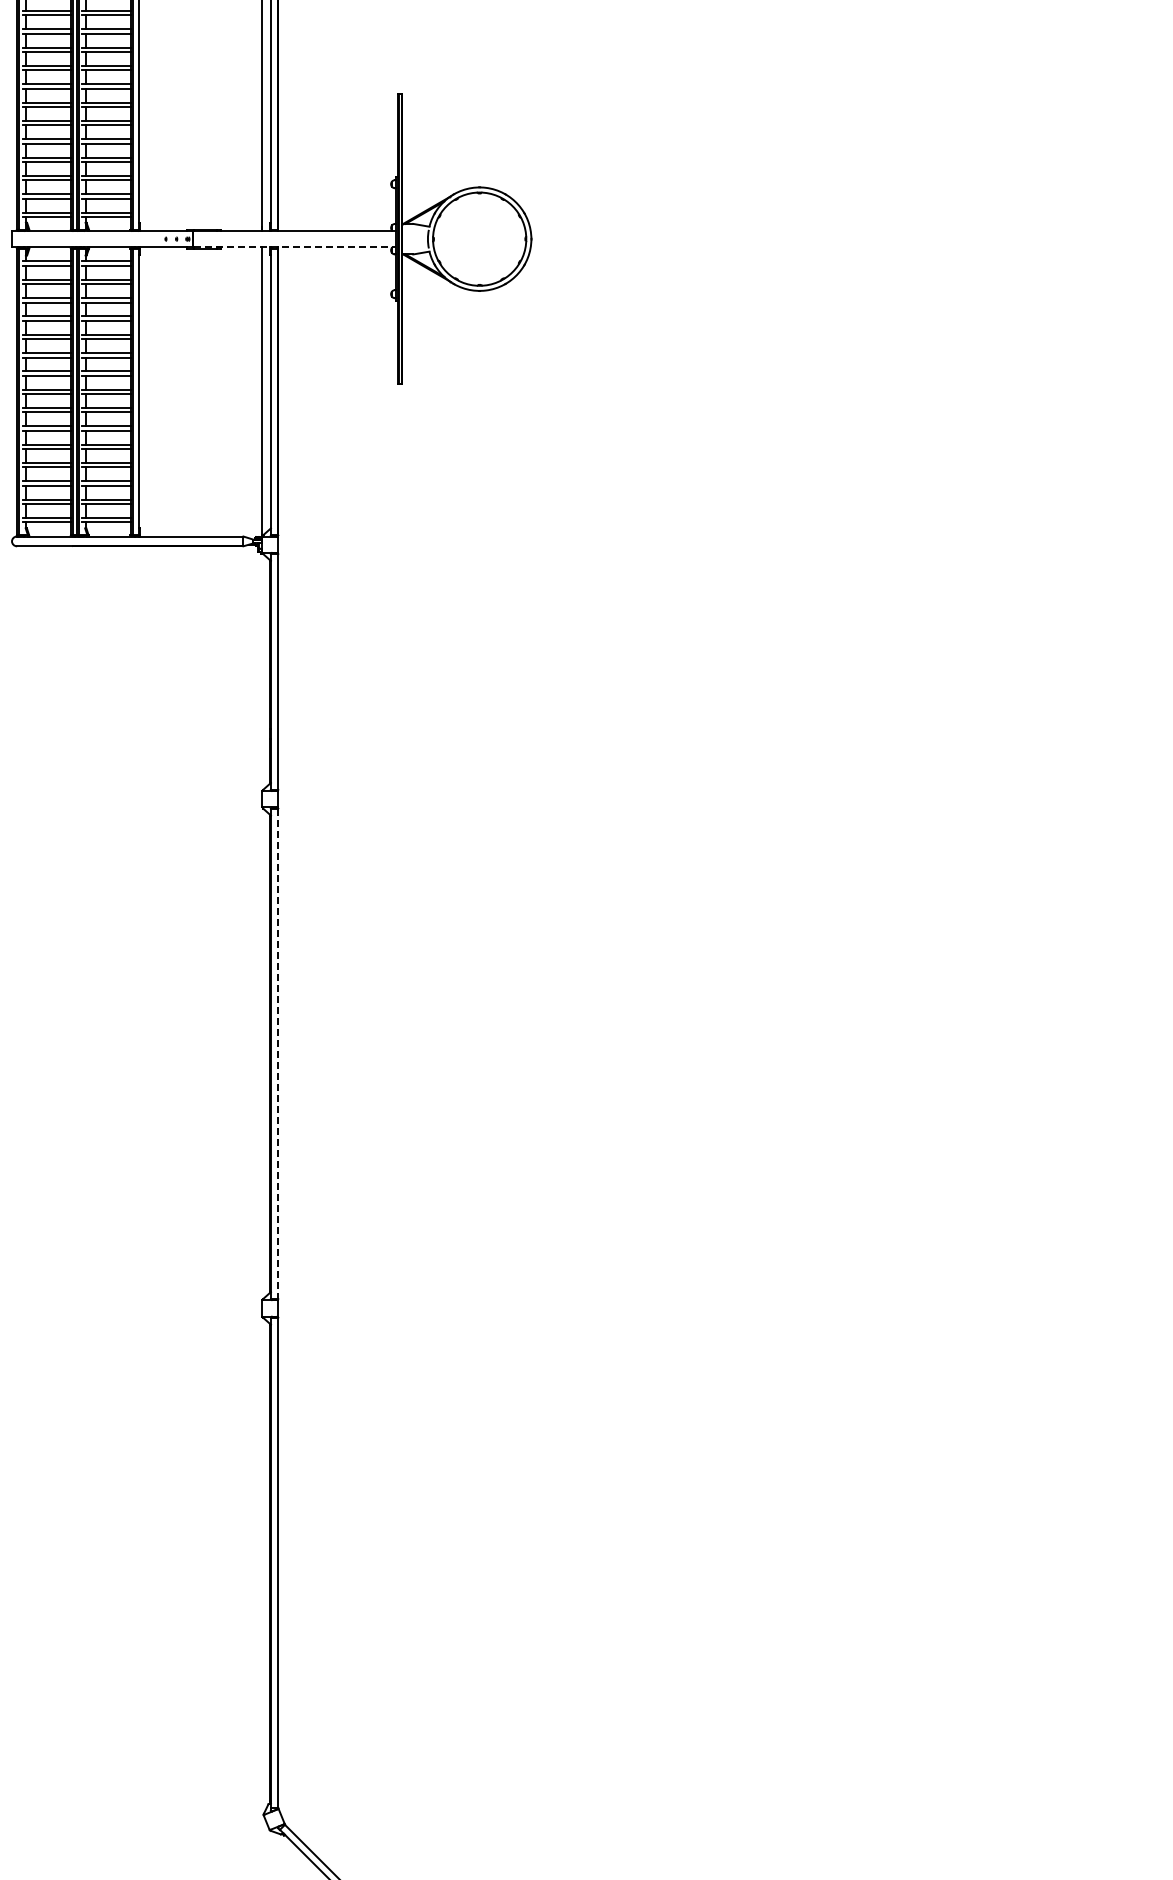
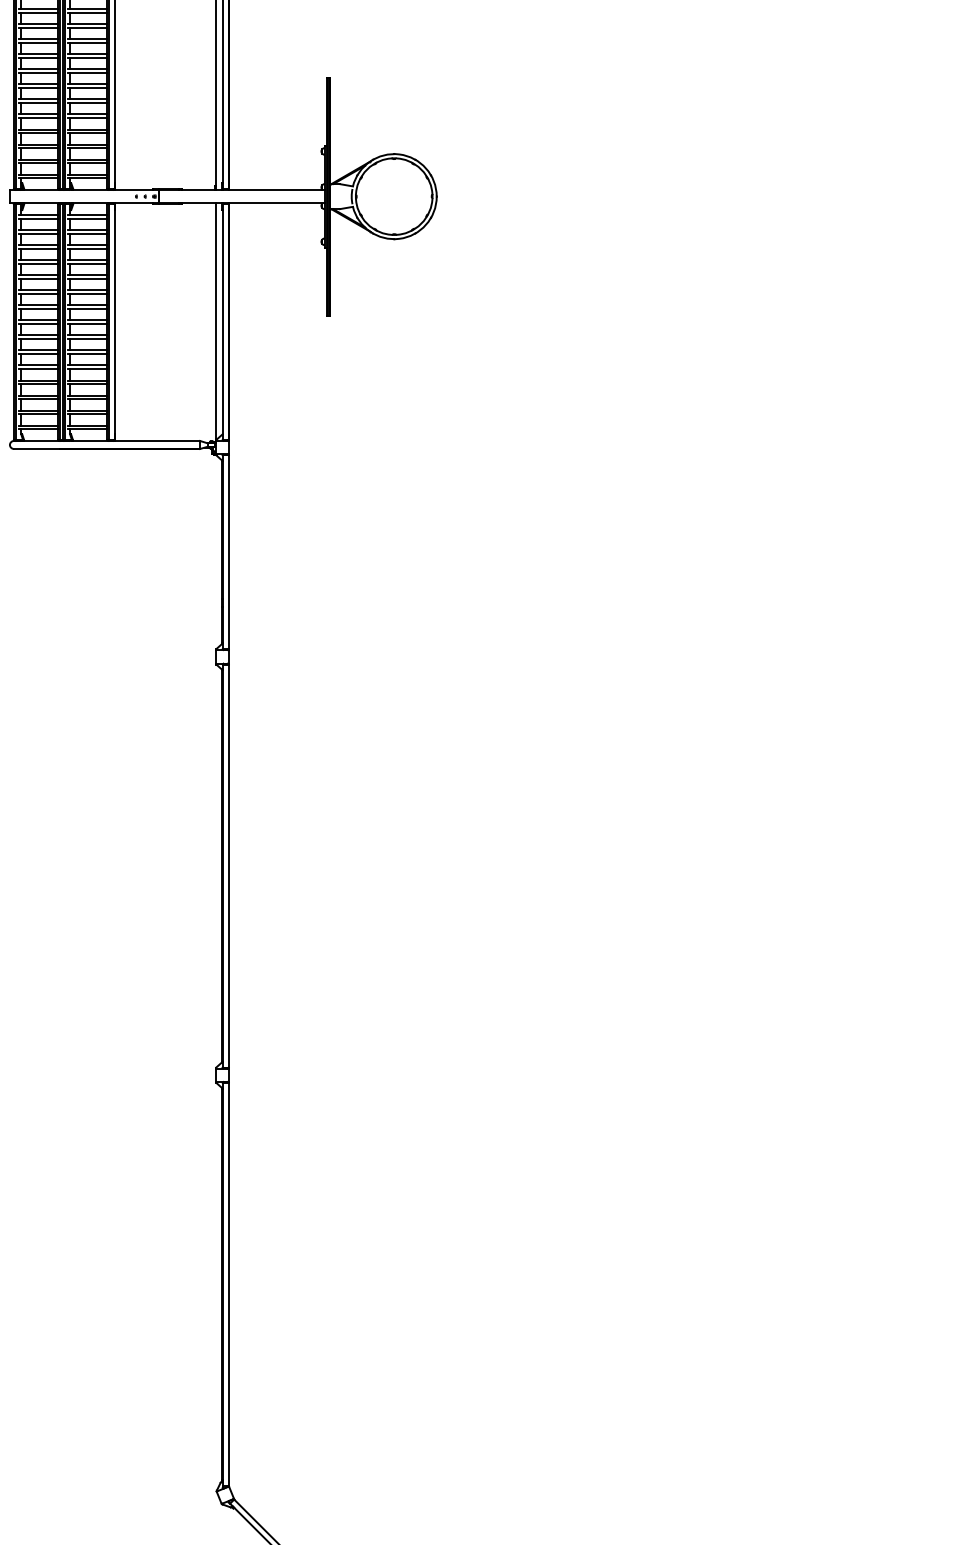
line: (295, 247) -> (242, 203), dashed -> solid
line: (278, 1054) -> (228, 866), dashed -> solid

